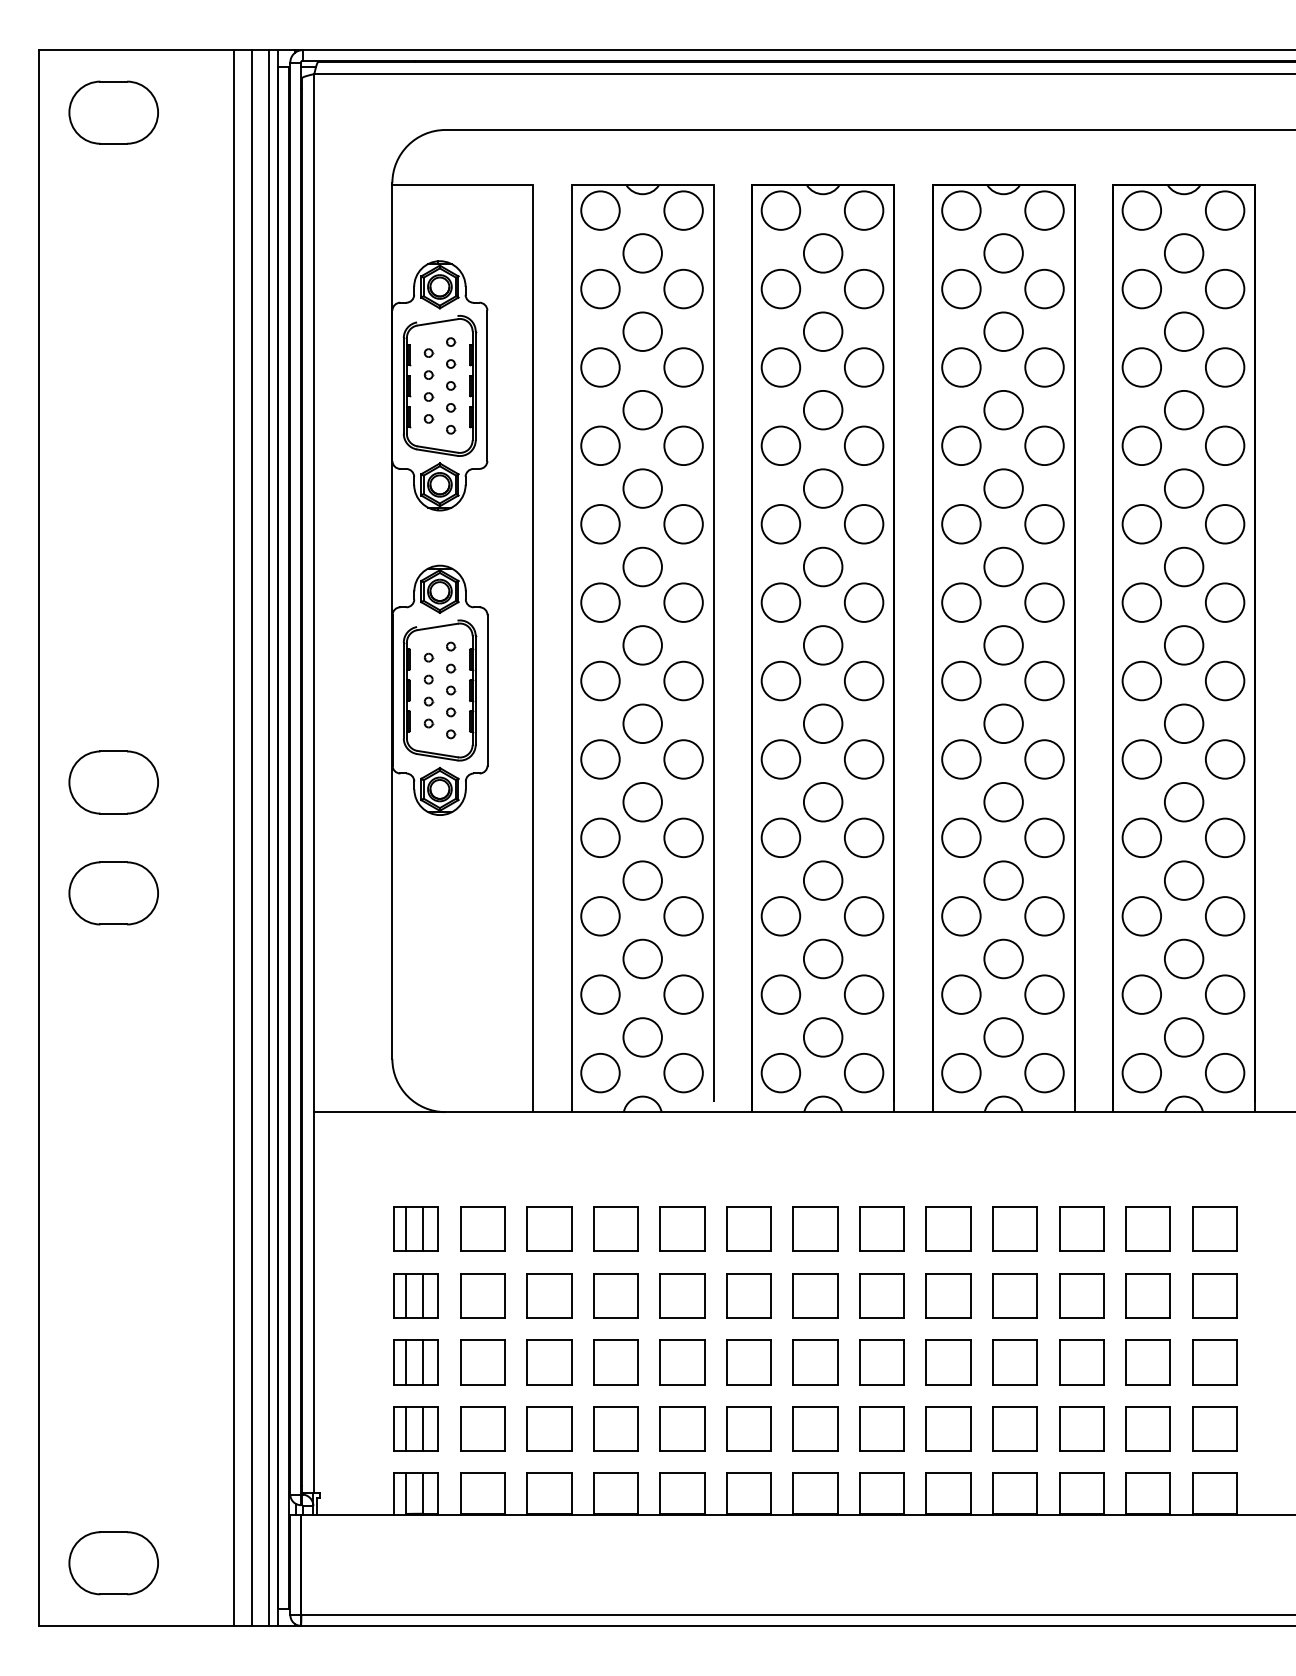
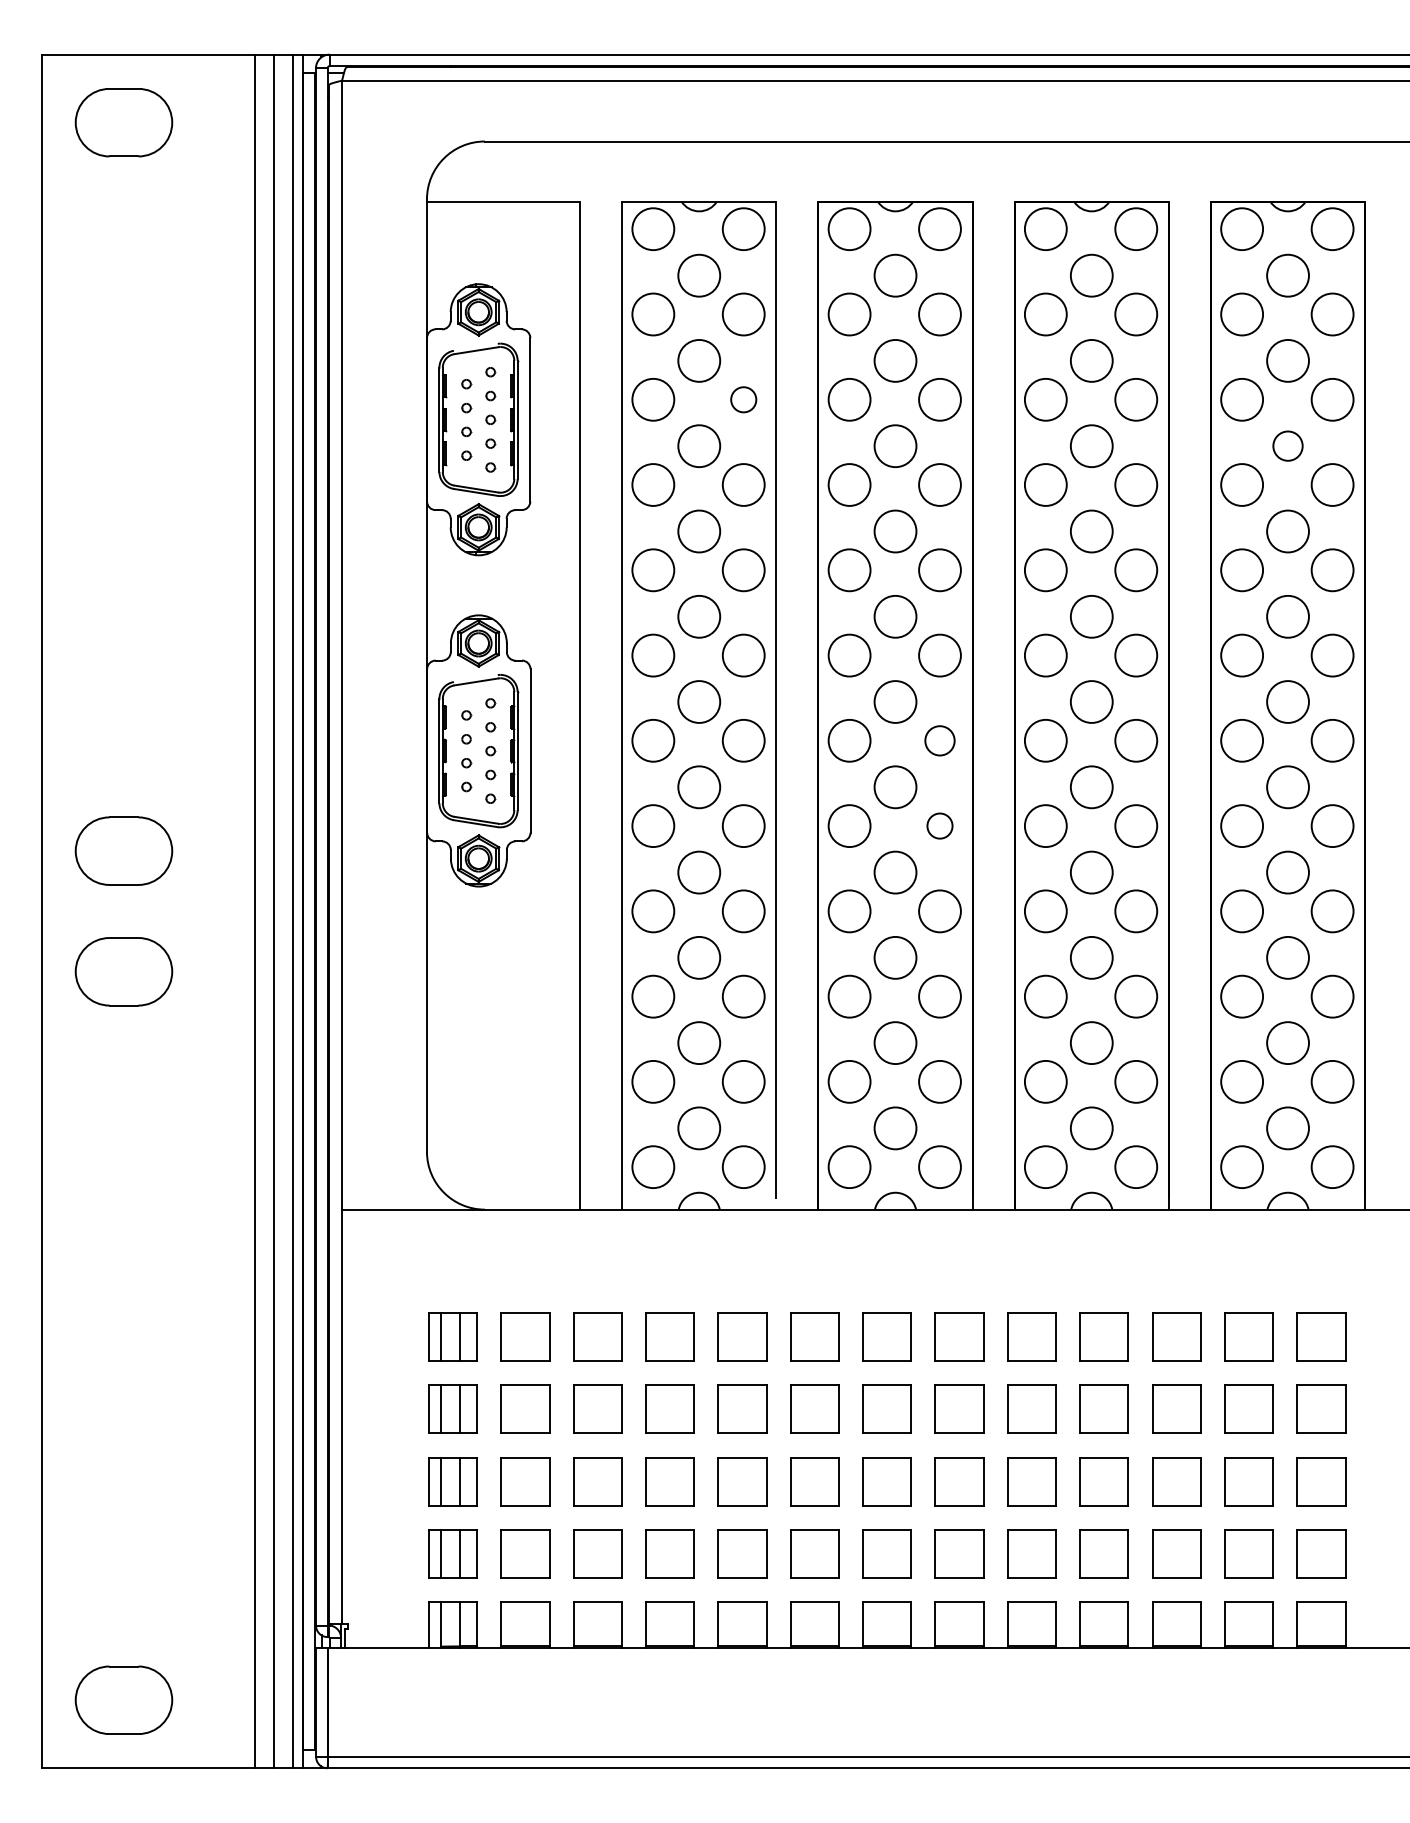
circle: (683, 367) -> (743, 399), size x0.6
circle: (1183, 409) -> (1287, 445), size x0.7
circle: (863, 680) -> (939, 740), size x0.7
circle: (863, 759) -> (939, 826), size x0.6

